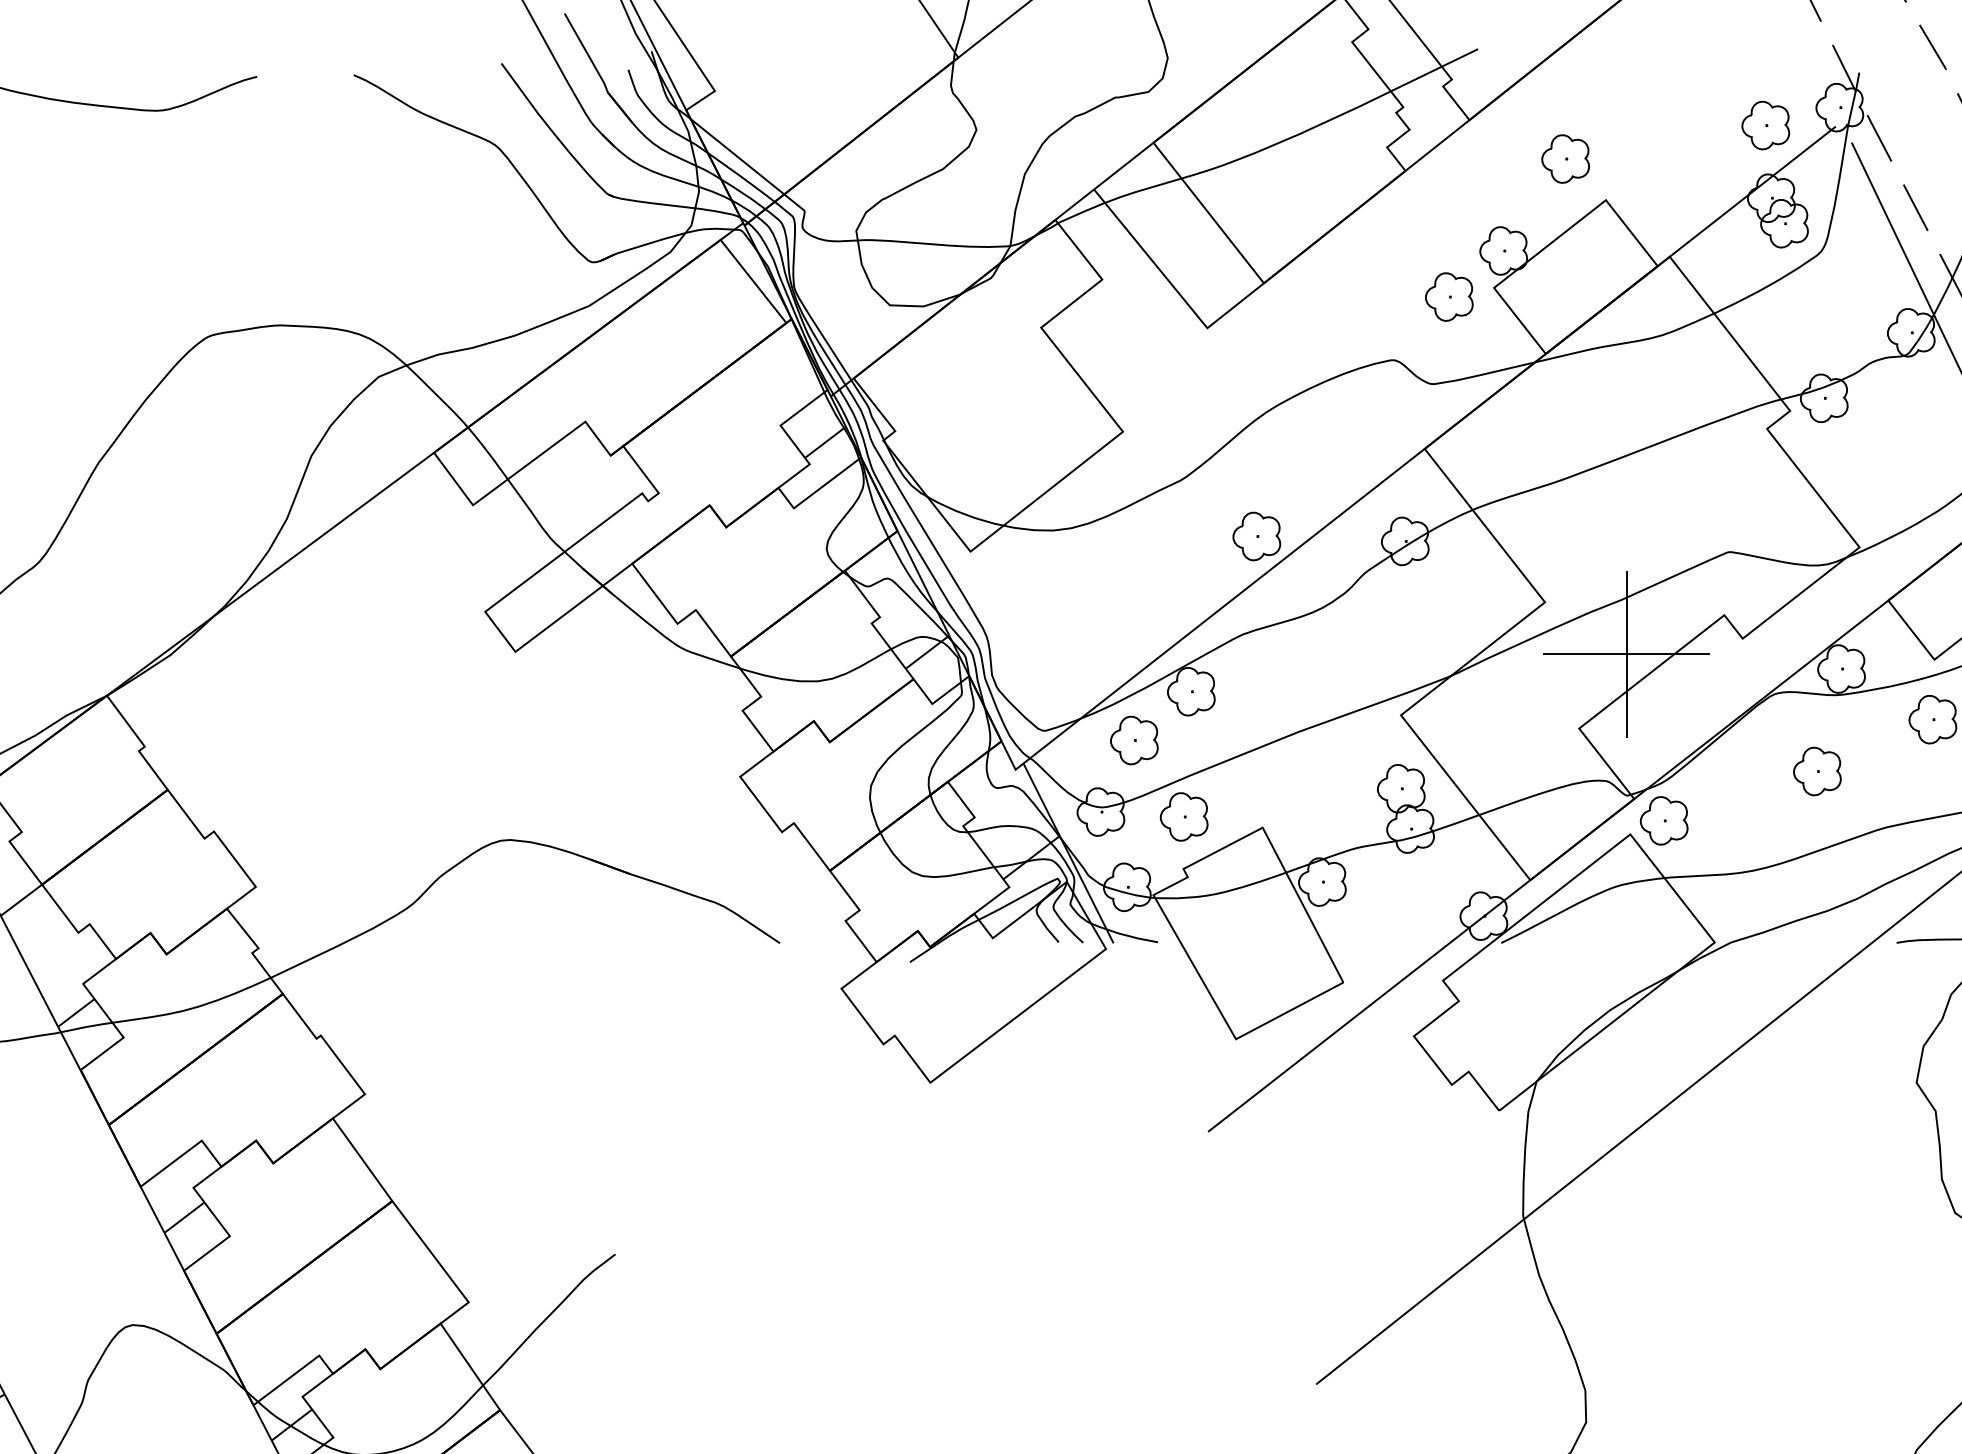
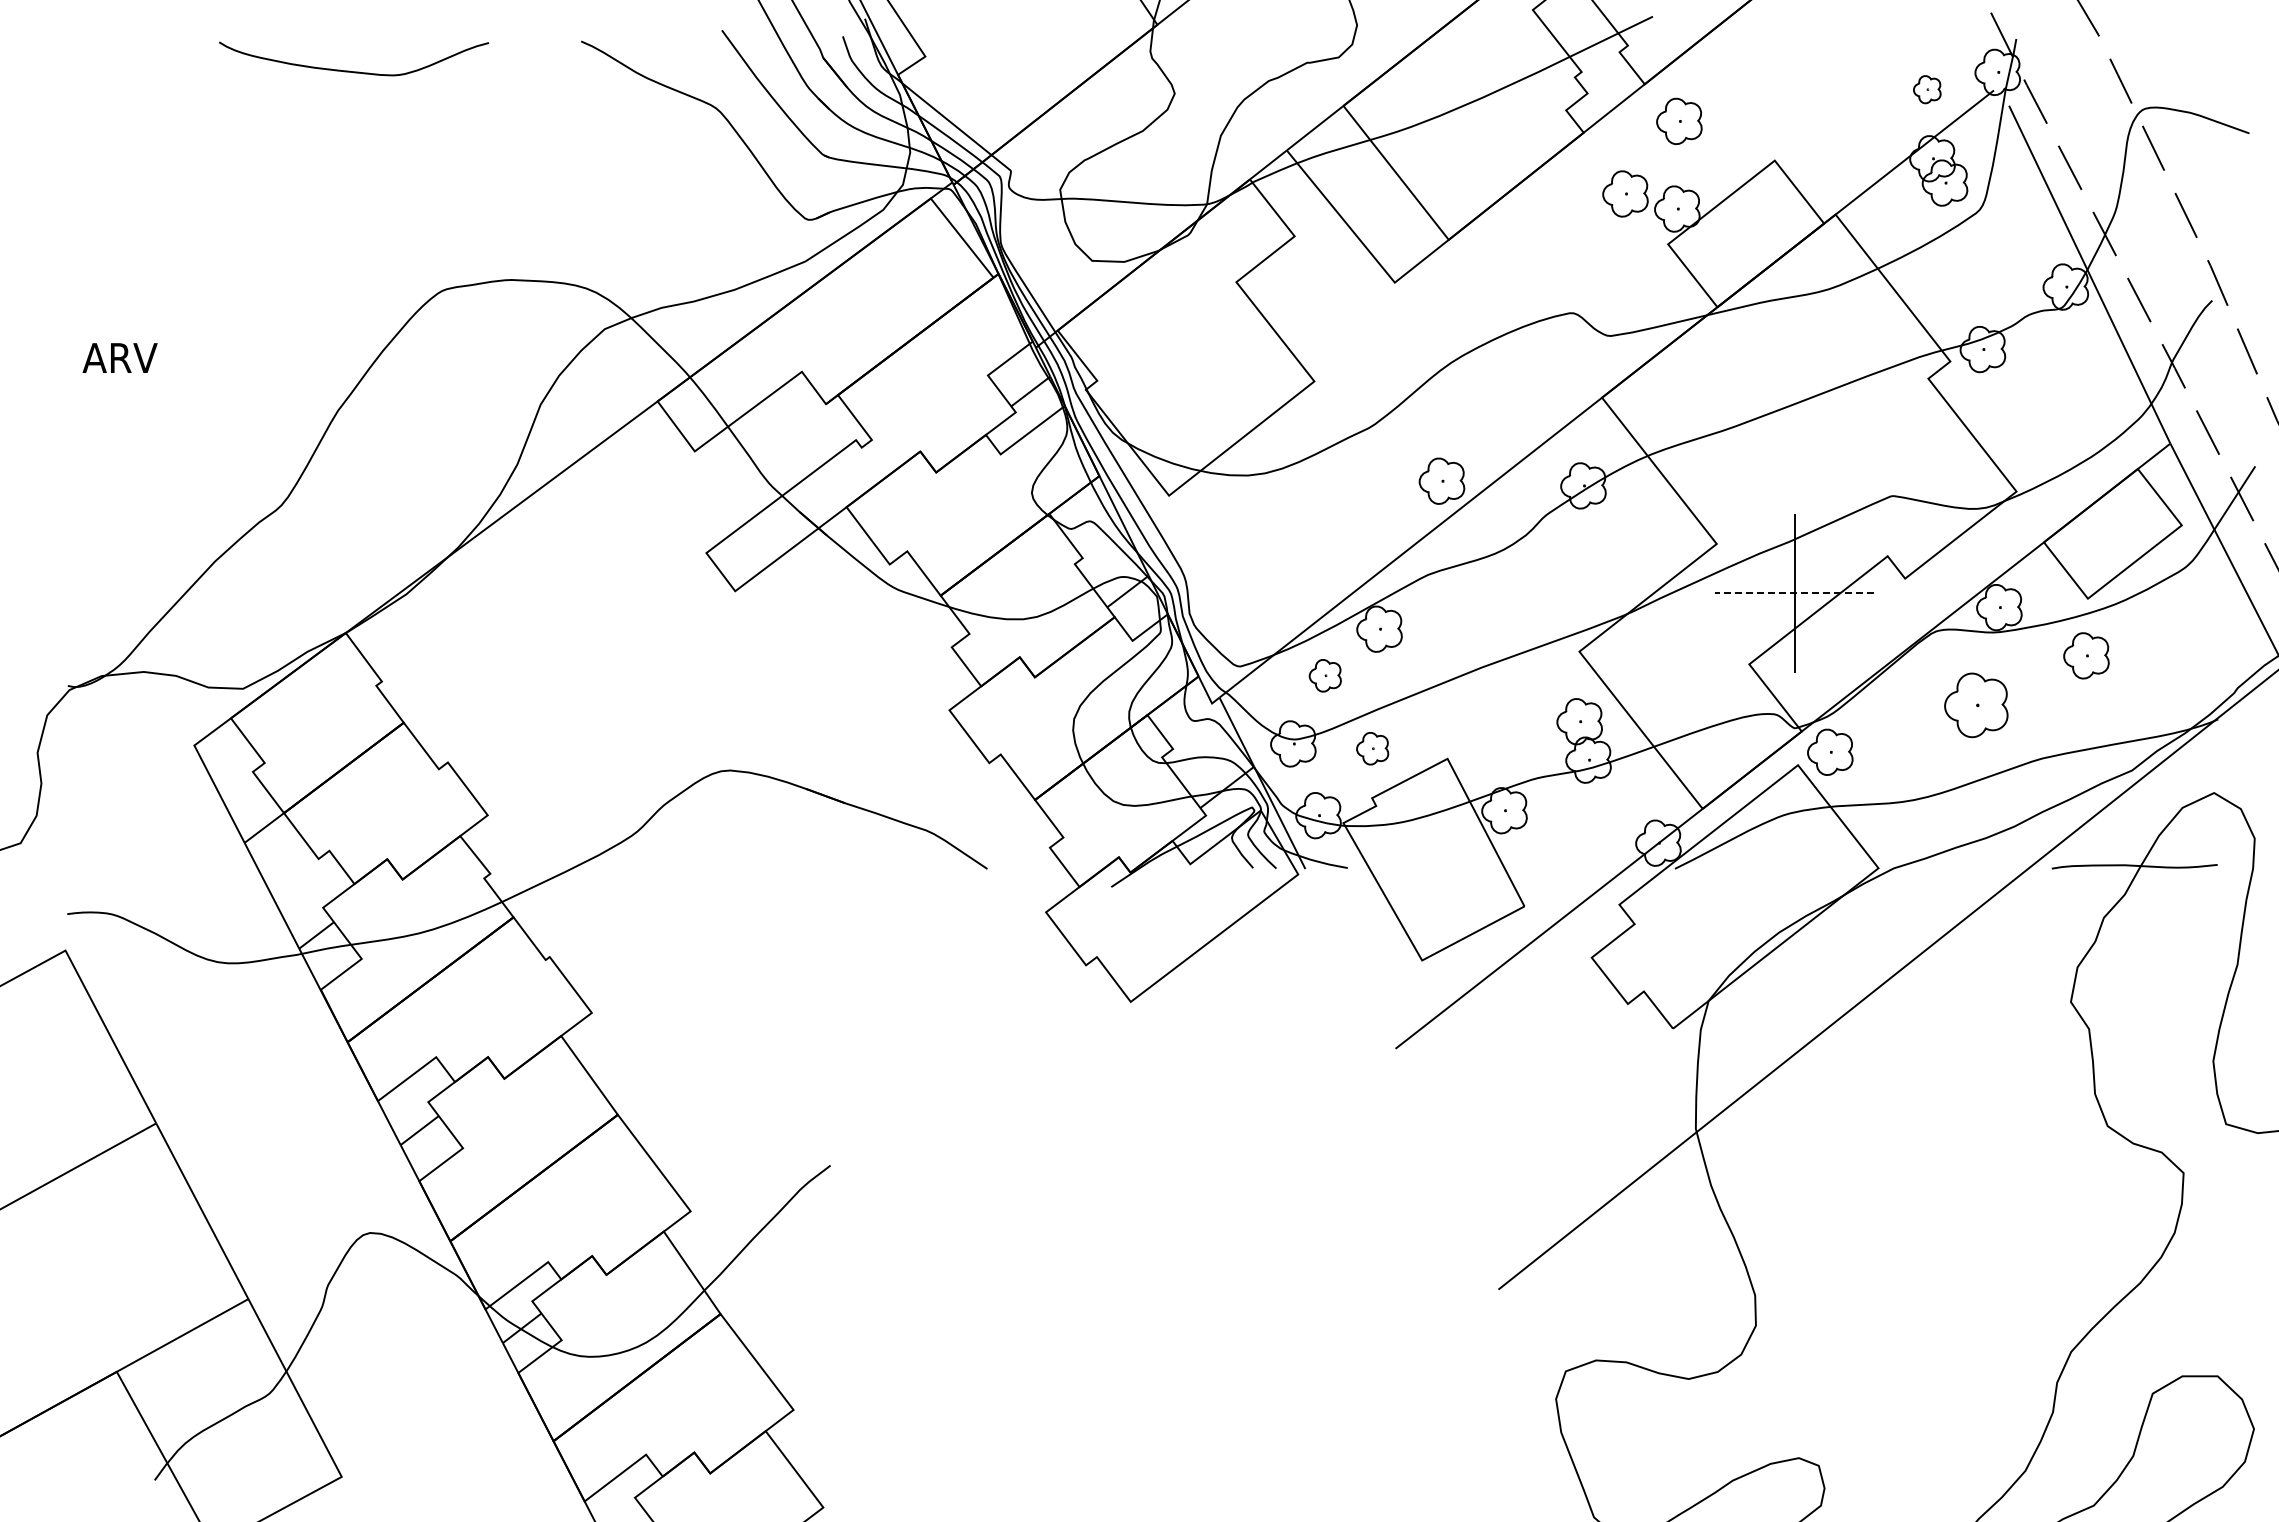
part: (1766, 125) -> (1927, 89), size x0.6
part: (1565, 158) -> (1679, 120), moved
part: (1449, 296) -> (1625, 193), moved
line: (1626, 654) -> (1794, 593), solid -> dashed
part: (1134, 740) -> (1325, 675), size x0.7
part: (1817, 770) -> (1976, 704), size x1.4
part: (1183, 816) -> (1372, 748), size x0.7

